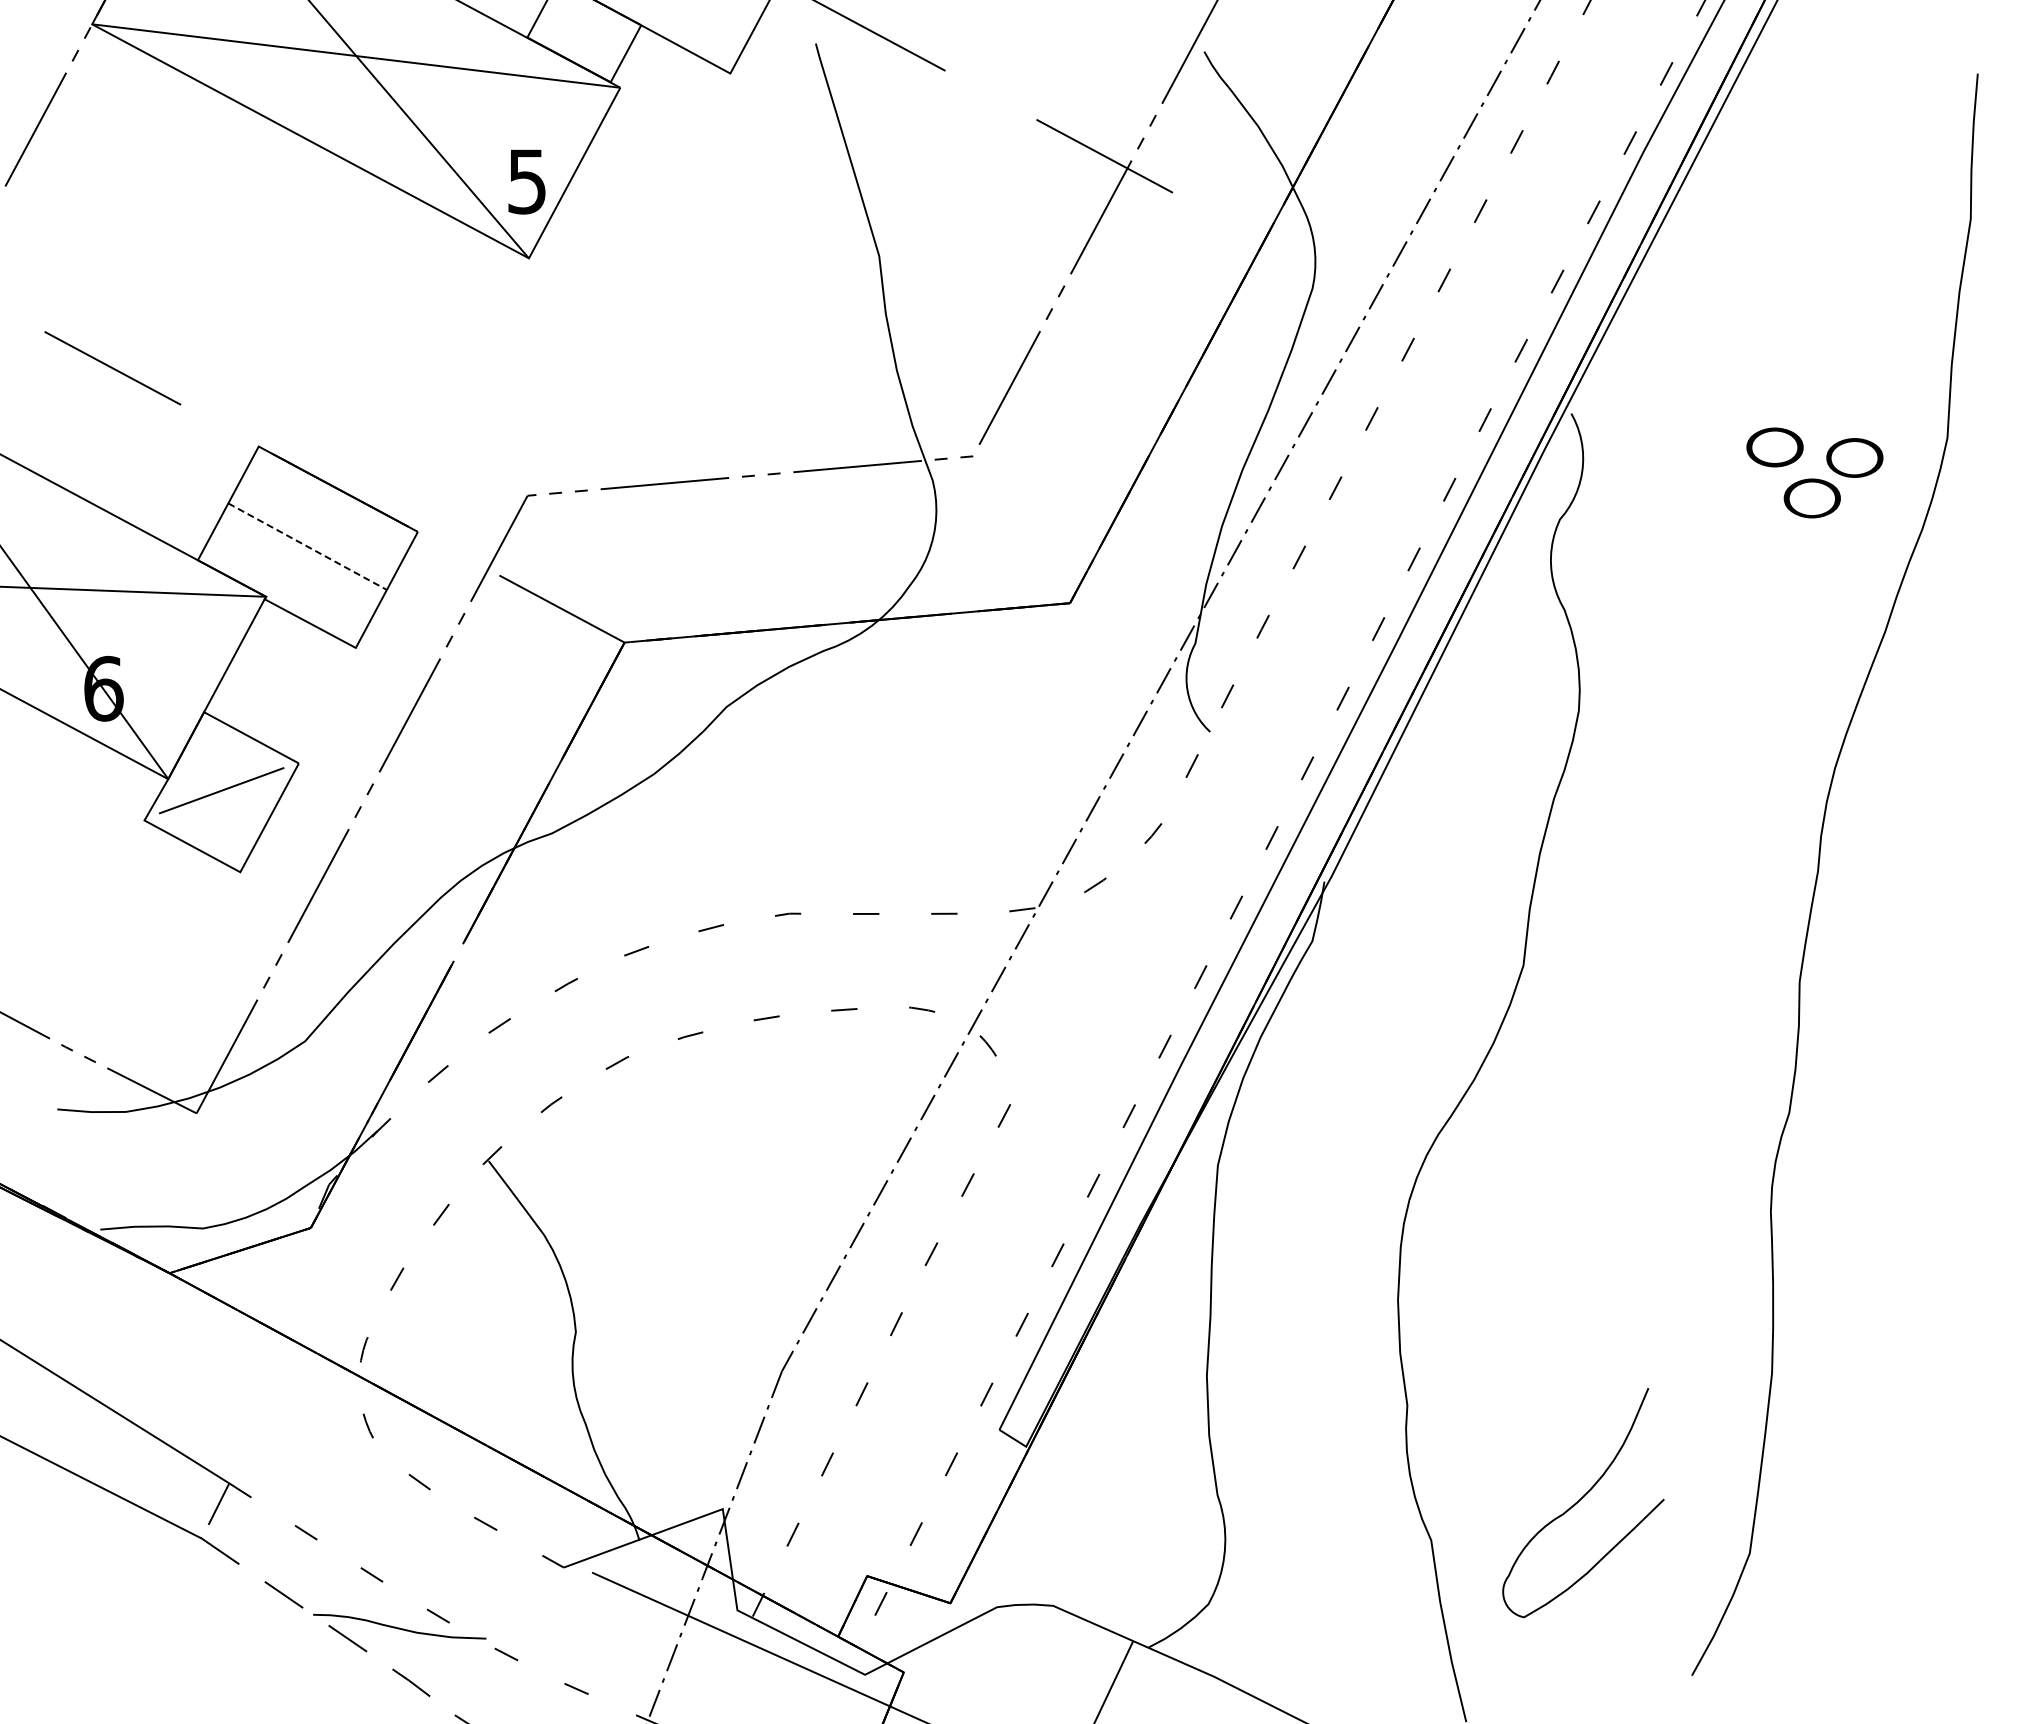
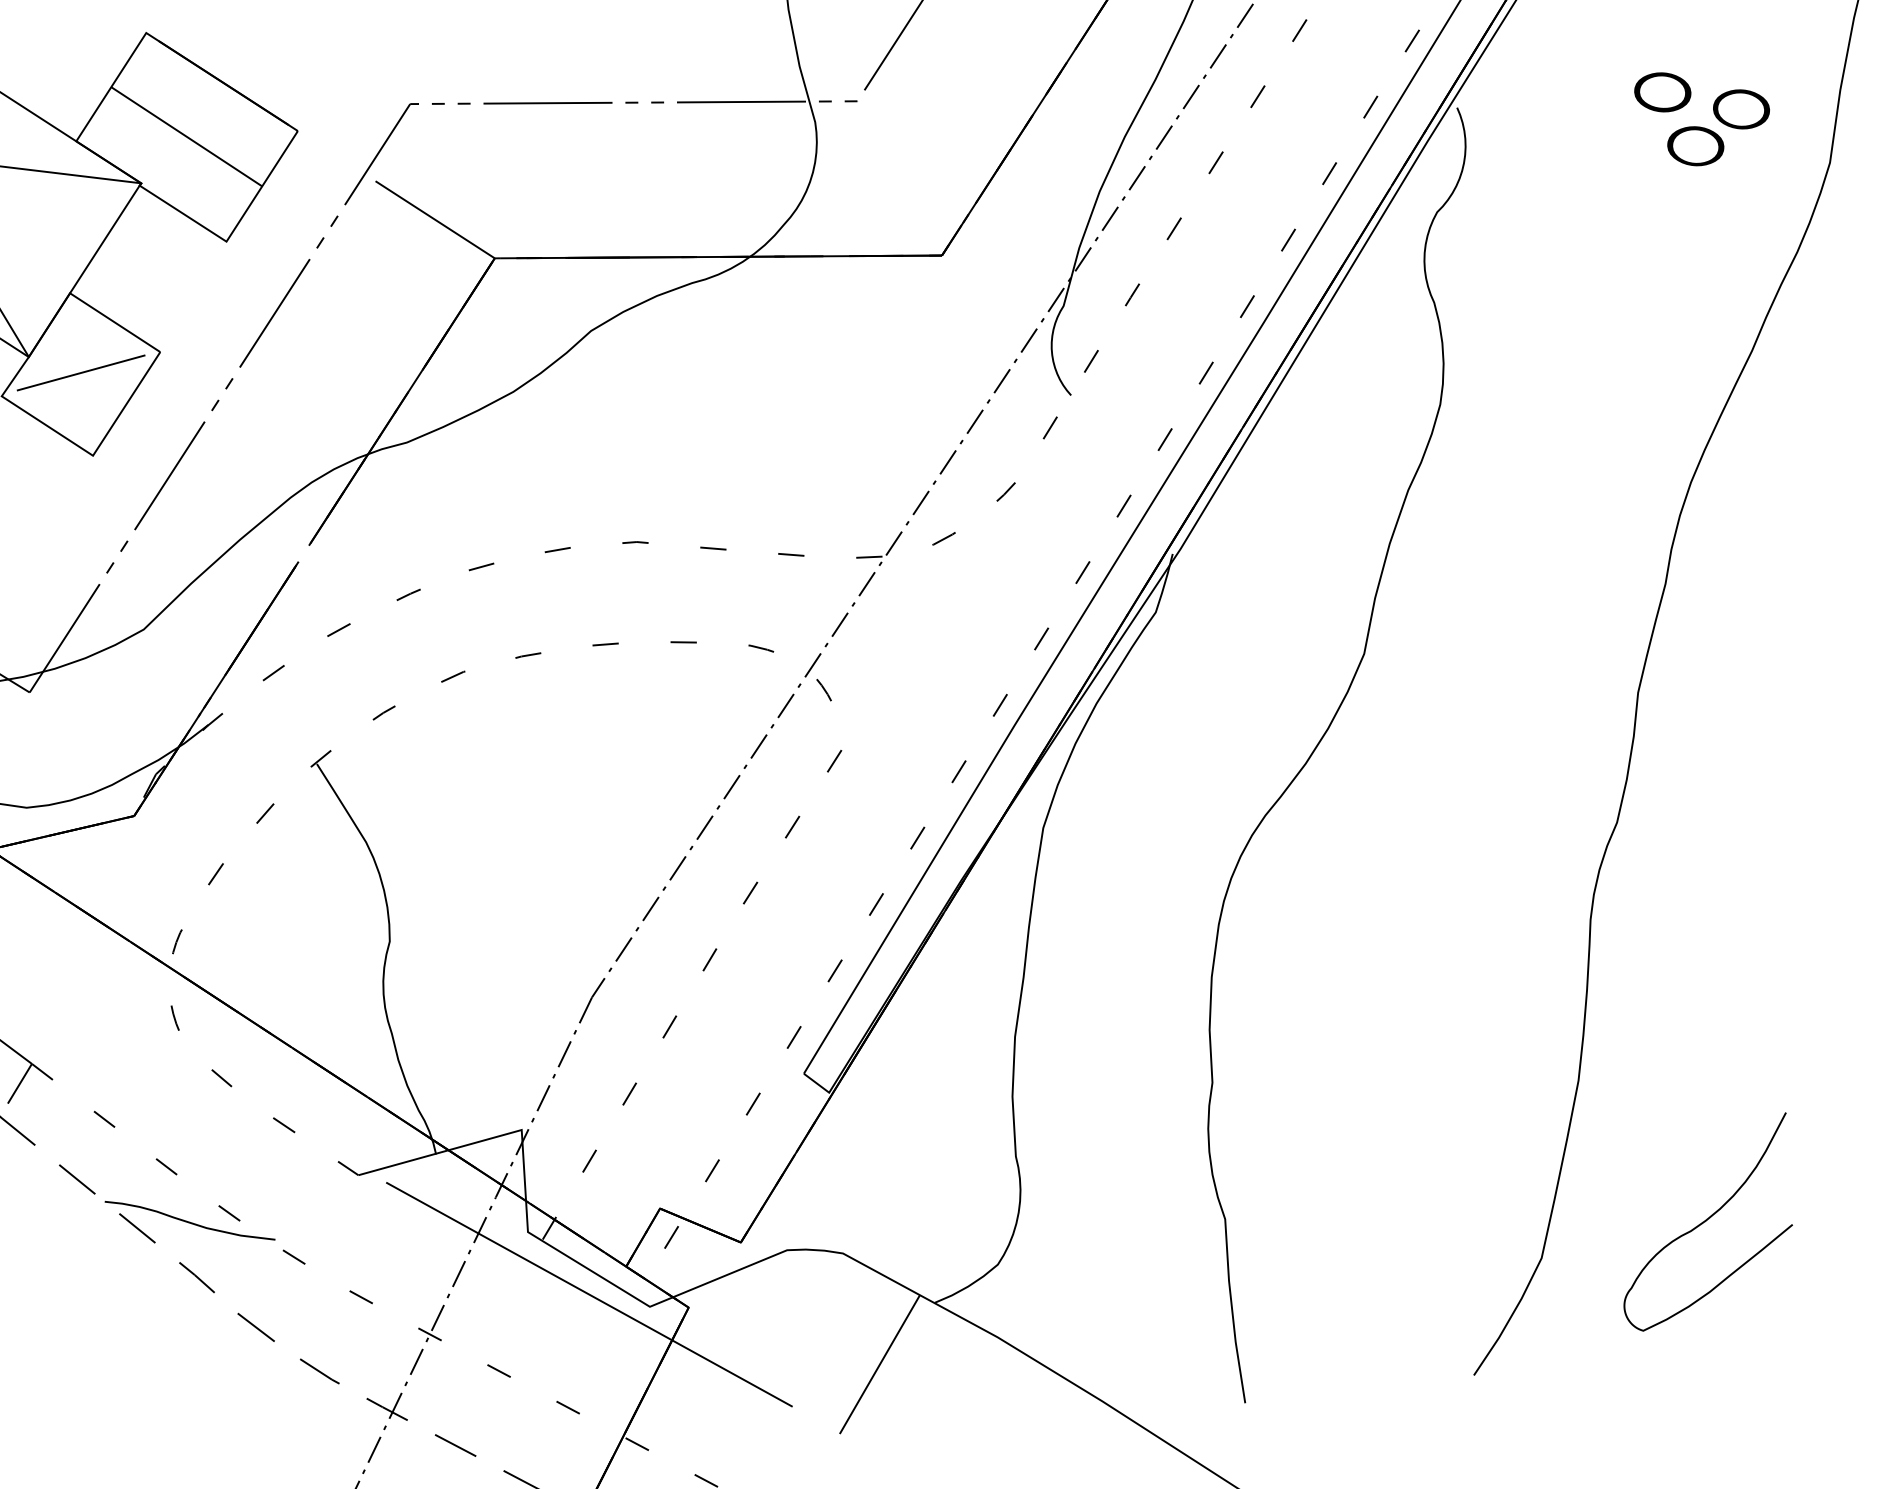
part: (1814, 472) -> (1700, 120), moved
line: (308, 546) -> (187, 136), dashed -> solid
curve: (1580, 1500) -> (1709, 1218), moved

